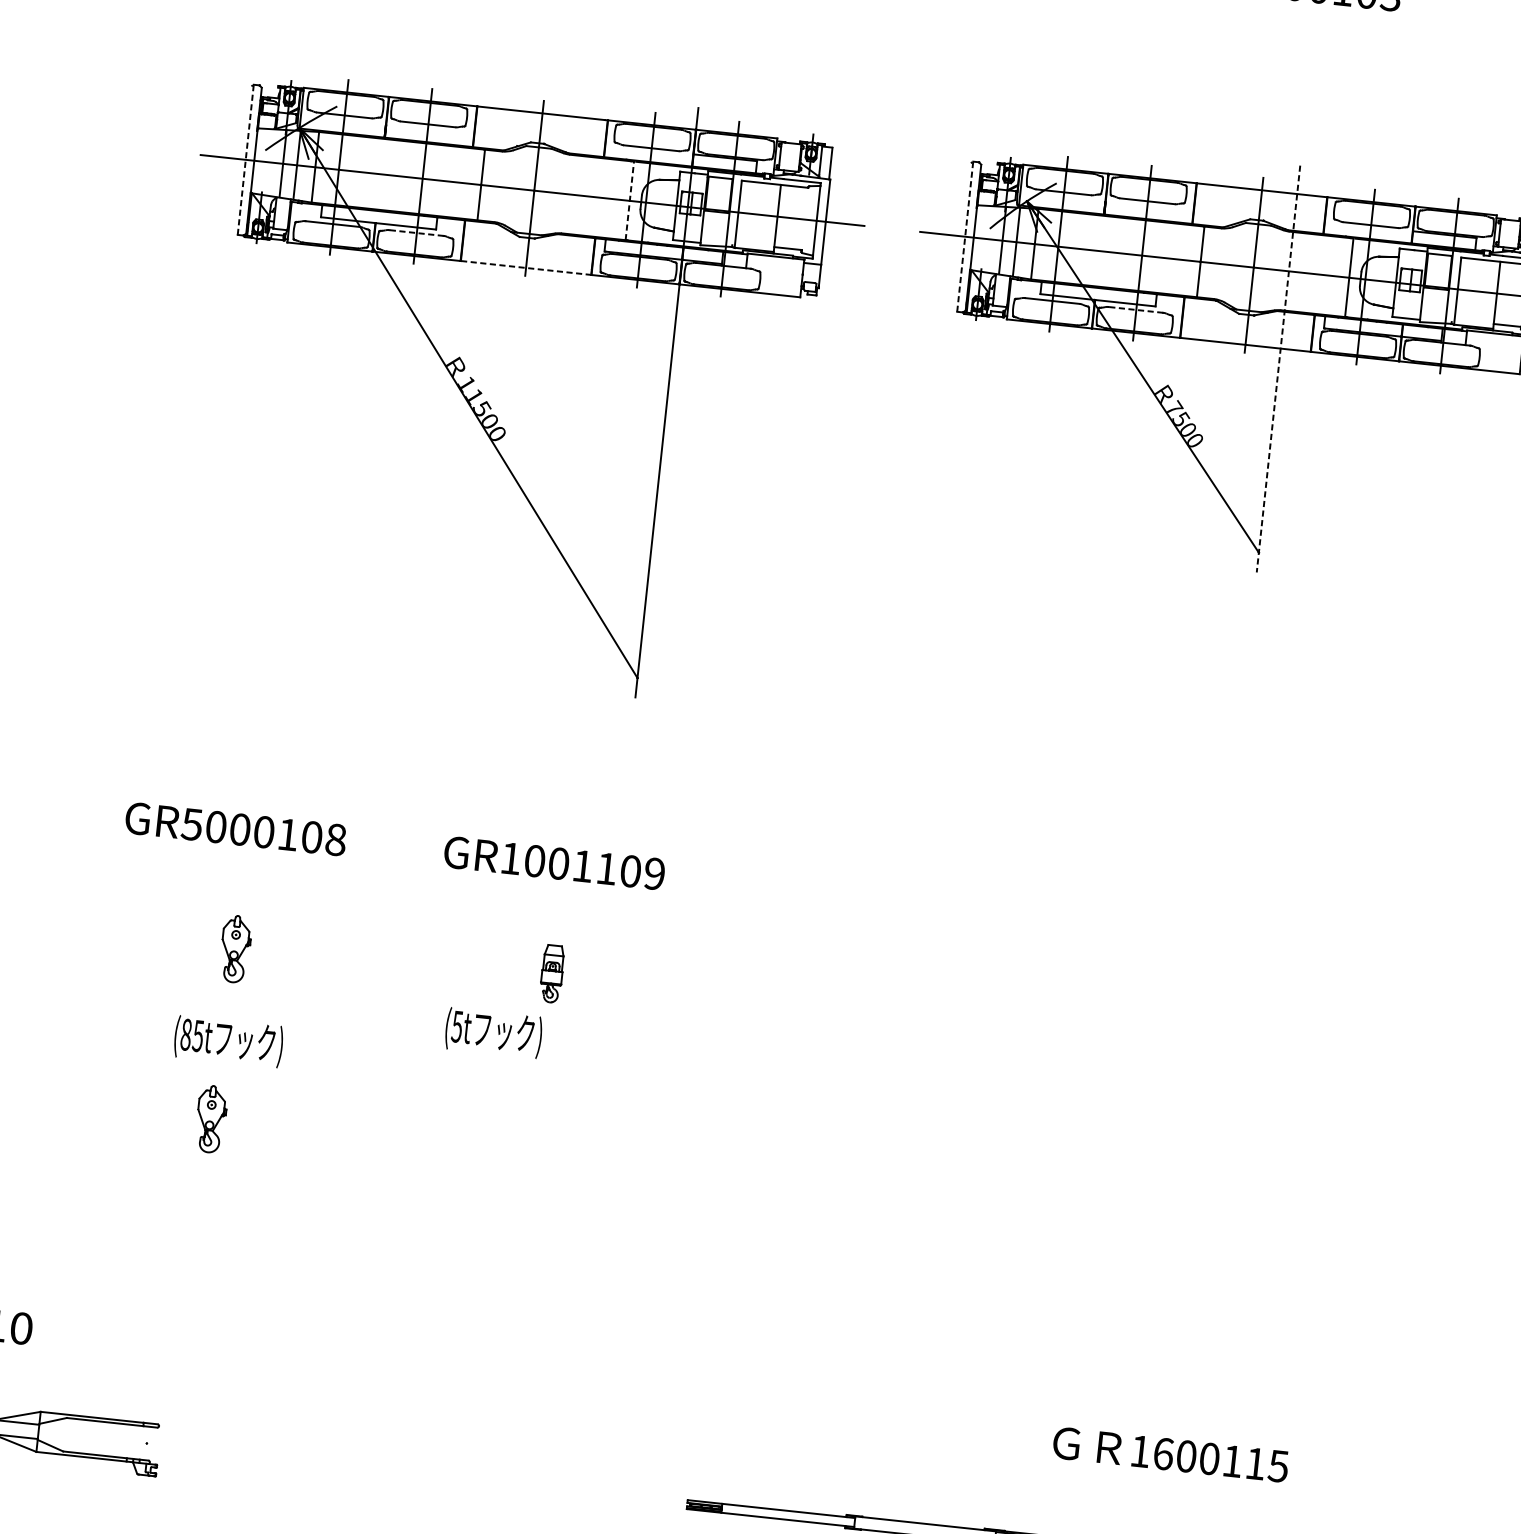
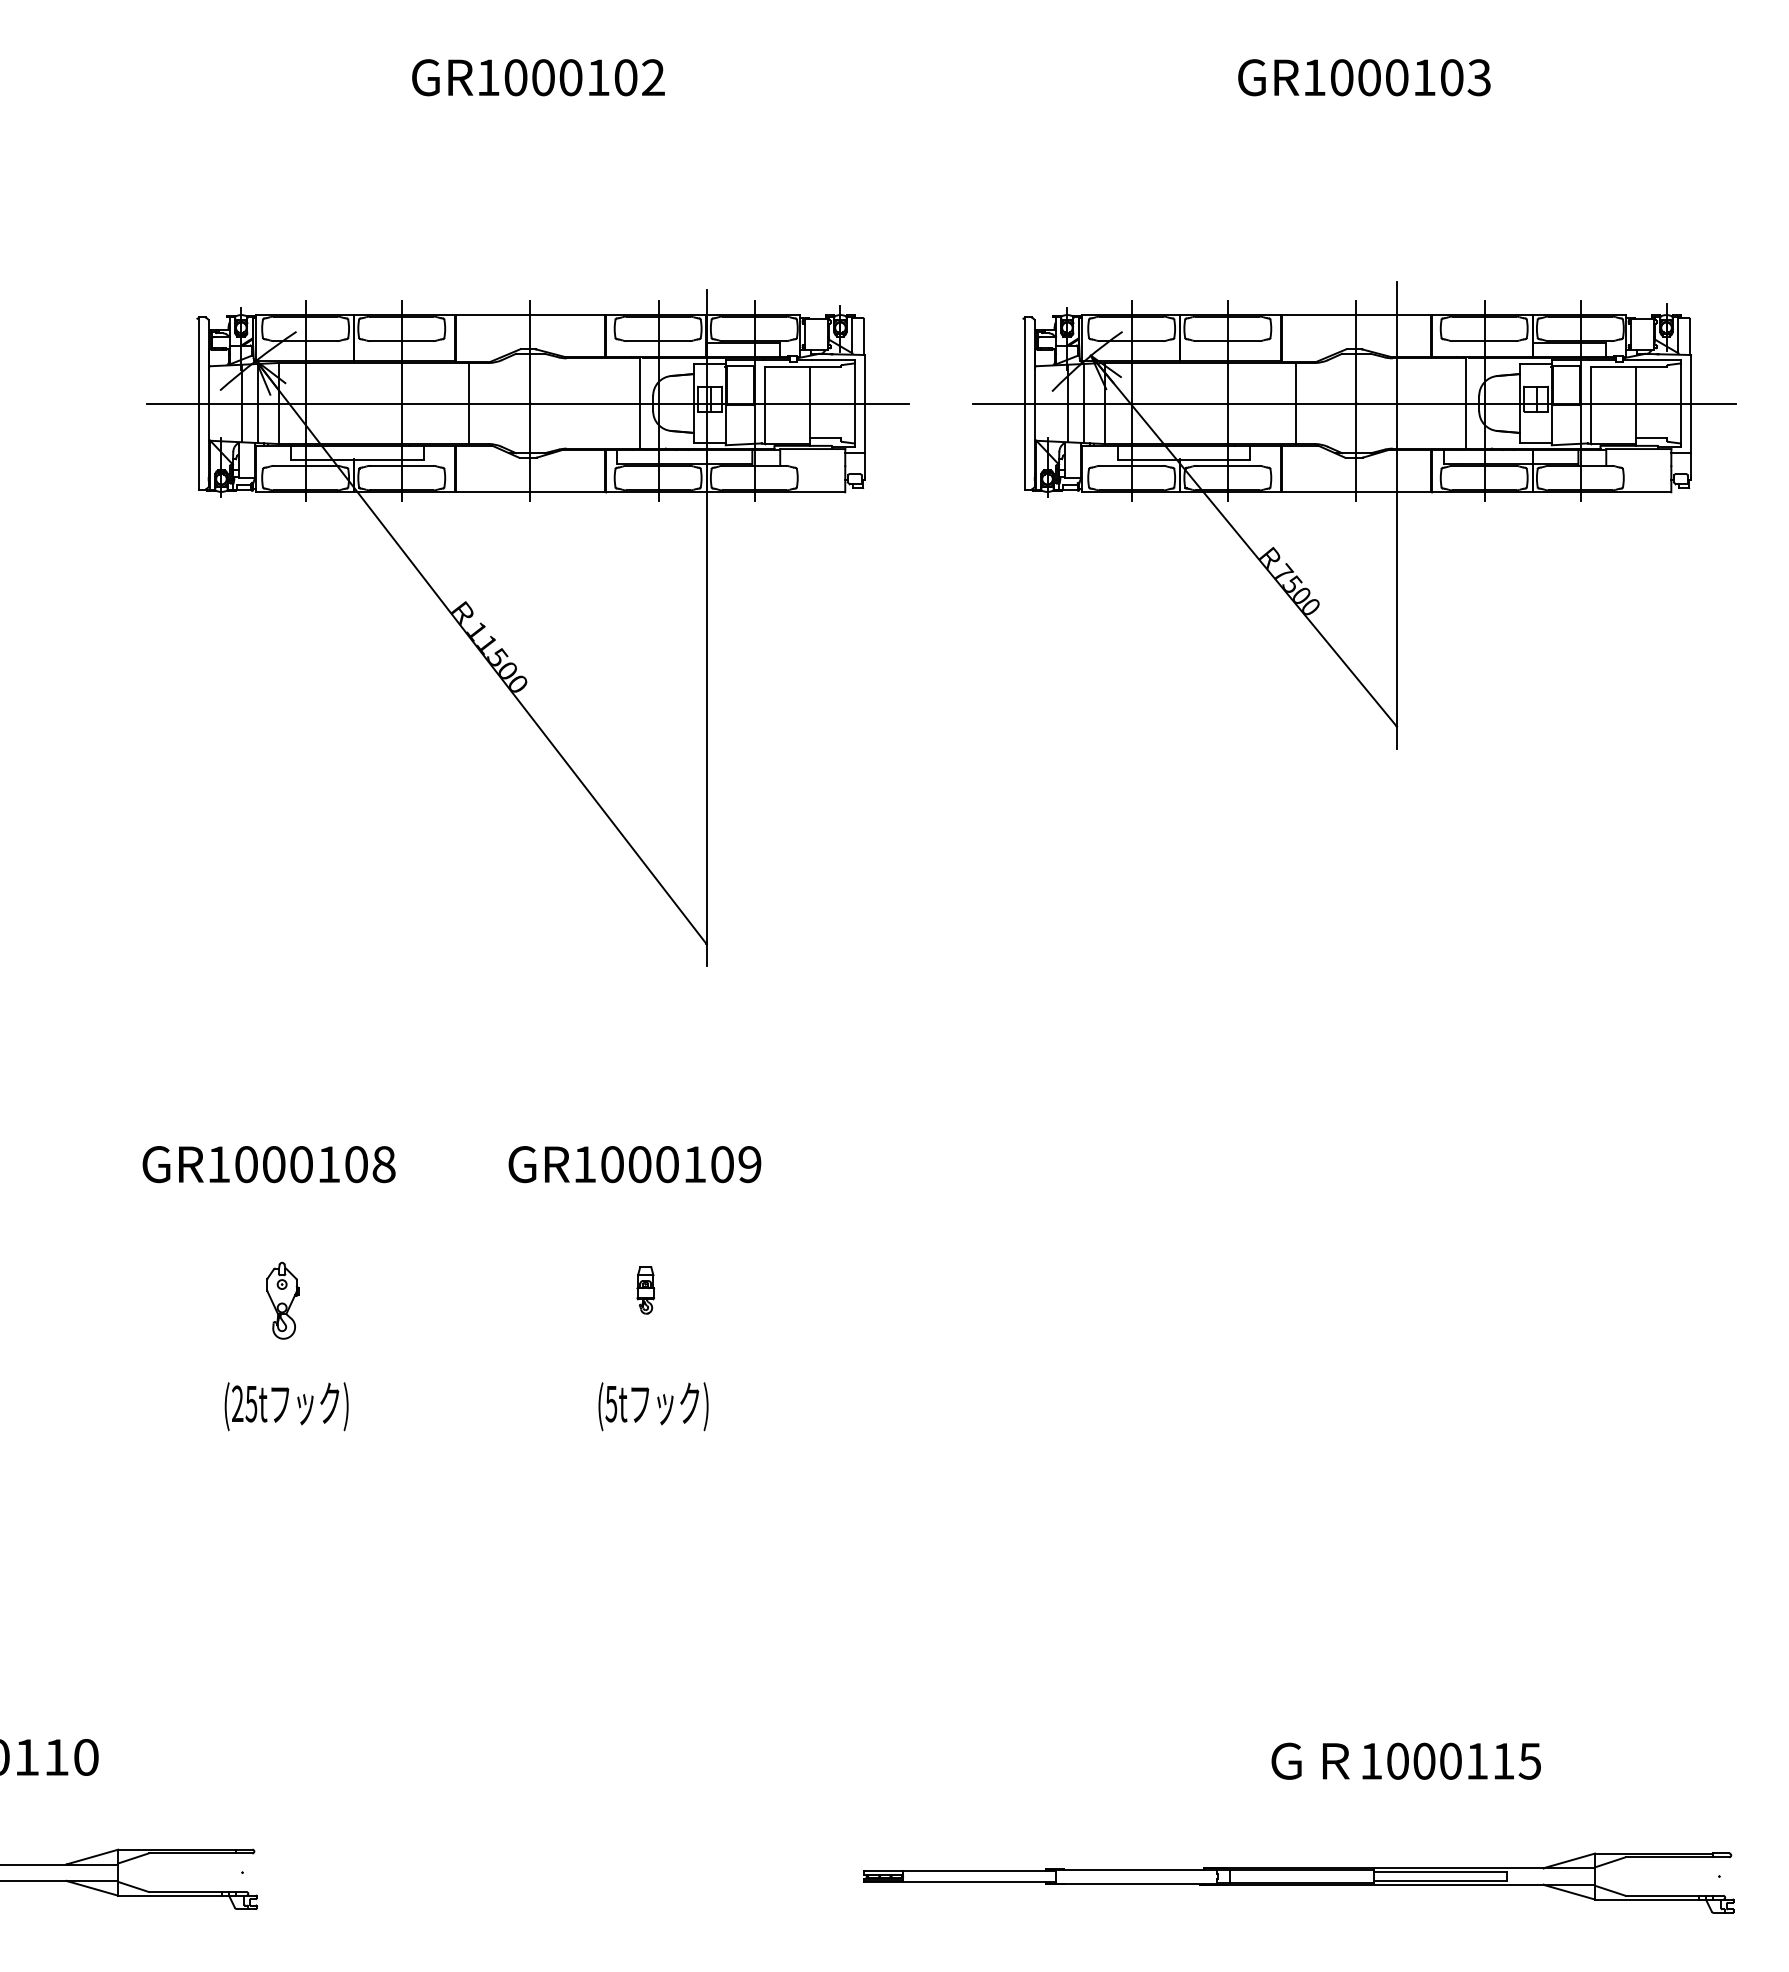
line: (246, 159) -> (199, 403), dashed -> solid
line: (630, 200) -> (640, 403), dashed -> solid
line: (416, 232) -> (401, 465), dashed -> solid
line: (965, 236) -> (1025, 403), dashed -> solid
line: (526, 268) -> (530, 492), dashed -> solid
line: (1135, 309) -> (1227, 465), dashed -> solid
line: (1278, 368) -> (1396, 515), dashed -> solid
text: (191, 824) -> (218, 1164), GR5000108 -> GR1000108
text: (582, 866) -> (667, 1164), GR1001109 -> GR1000109
part: (552, 973) -> (645, 1290), size x0.71
text: (493, 1032) -> (653, 1406), moved
text: (186, 1034) -> (237, 1403), (85t -> (25t
part: (210, 1118) -> (275, 1496), removed
text: (1164, 1453) -> (1398, 1760), 1600115 -> 1000115

